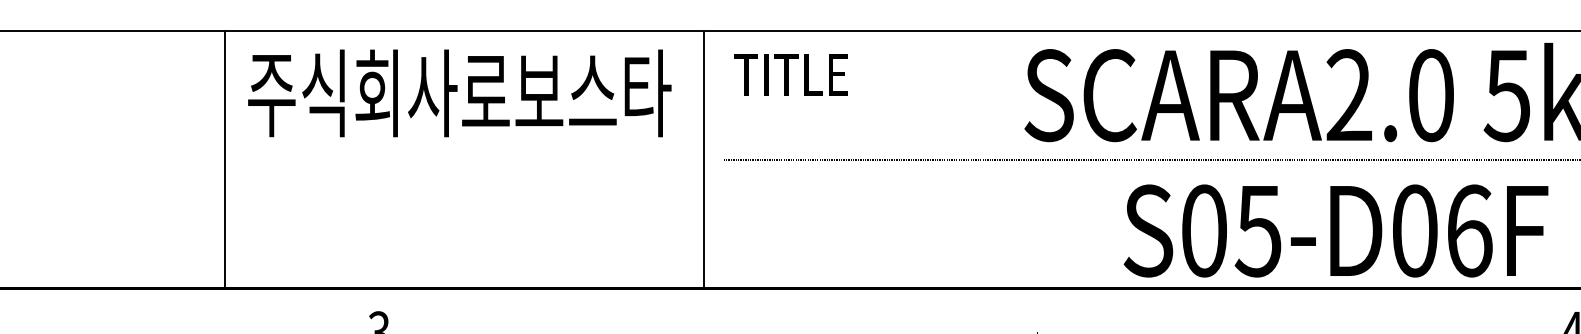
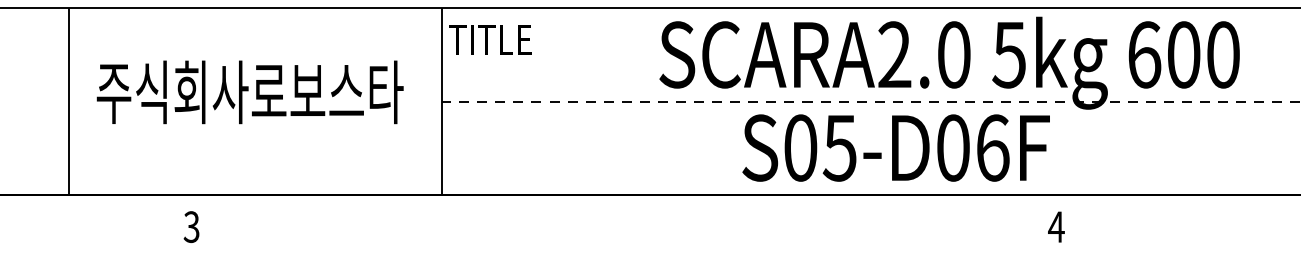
text: (458, 93) -> (249, 92), moved
line: (225, 159) -> (69, 101), moved
line: (703, 159) -> (441, 101), moved
text: (1335, 230) -> (895, 147), moved

